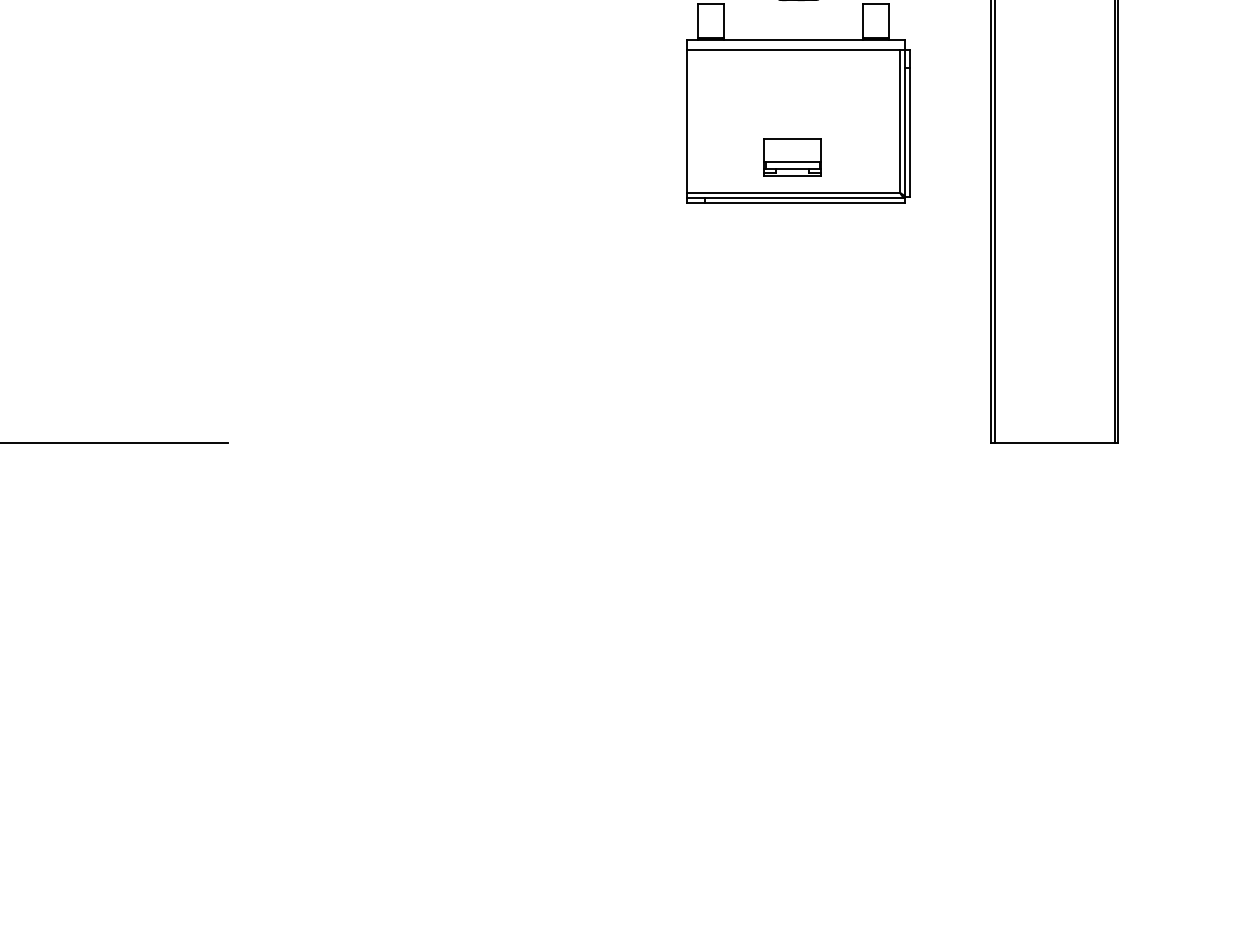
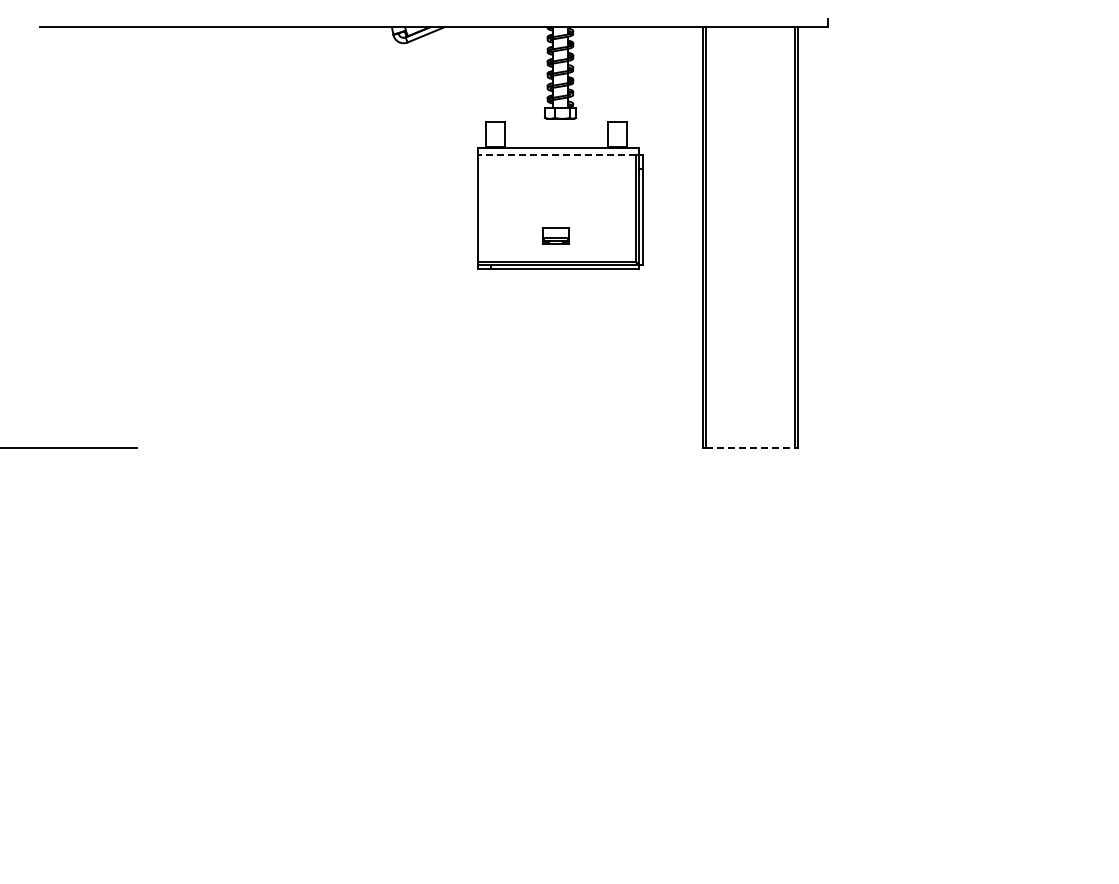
line: (793, 49) -> (556, 155), solid -> dashed
part: (791, 157) -> (555, 235), size x0.6
line: (1054, 442) -> (750, 447), solid -> dashed

